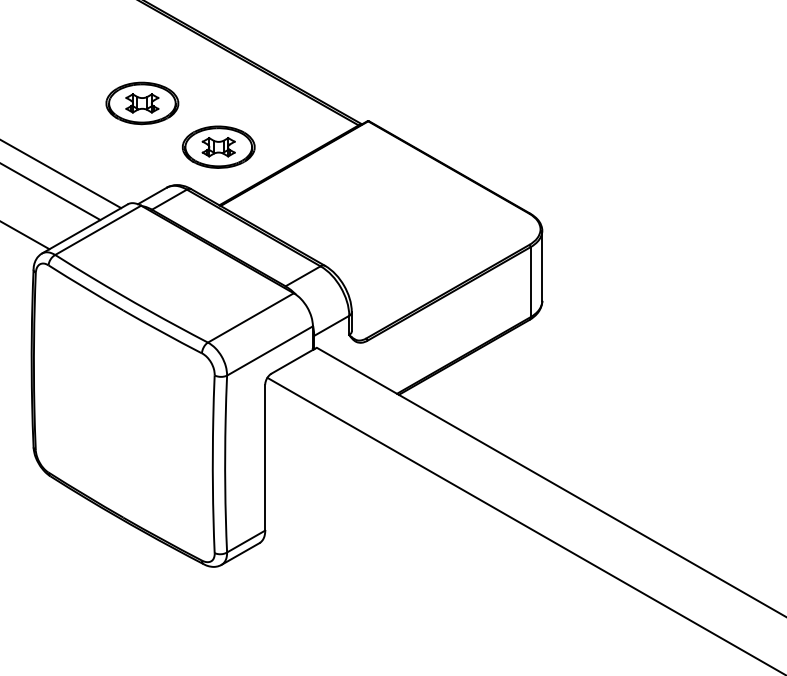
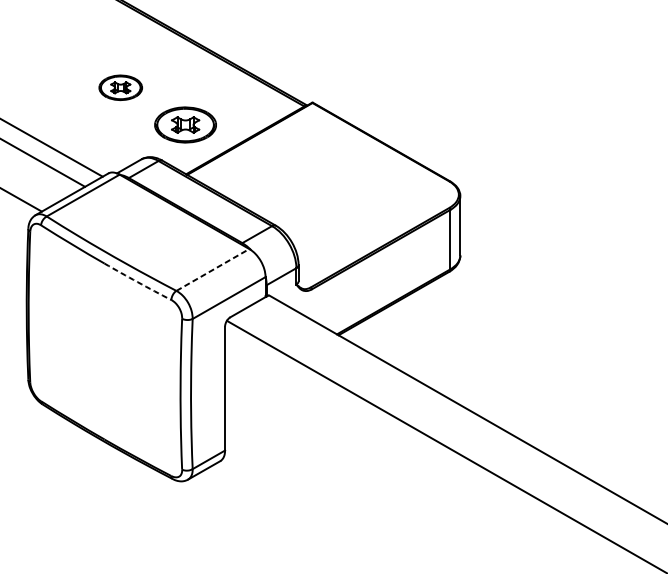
part: (142, 103) -> (120, 87), size x0.7
line: (251, 317) -> (213, 269), solid -> dashed
arc: (162, 332) -> (137, 282), solid -> dashed

